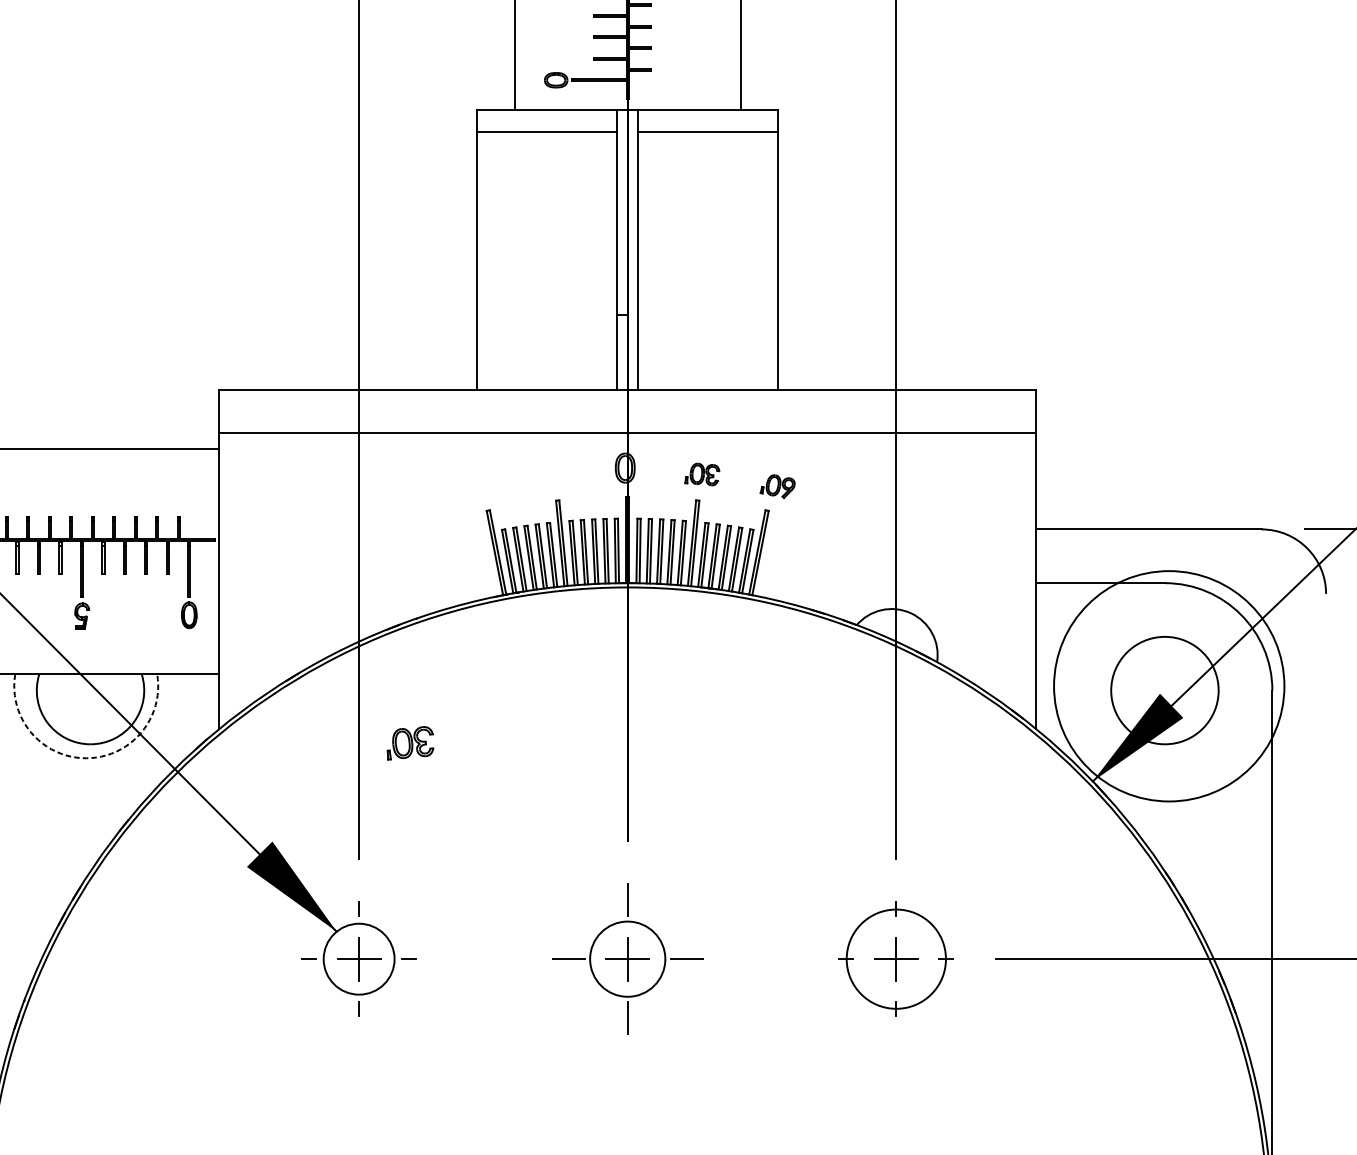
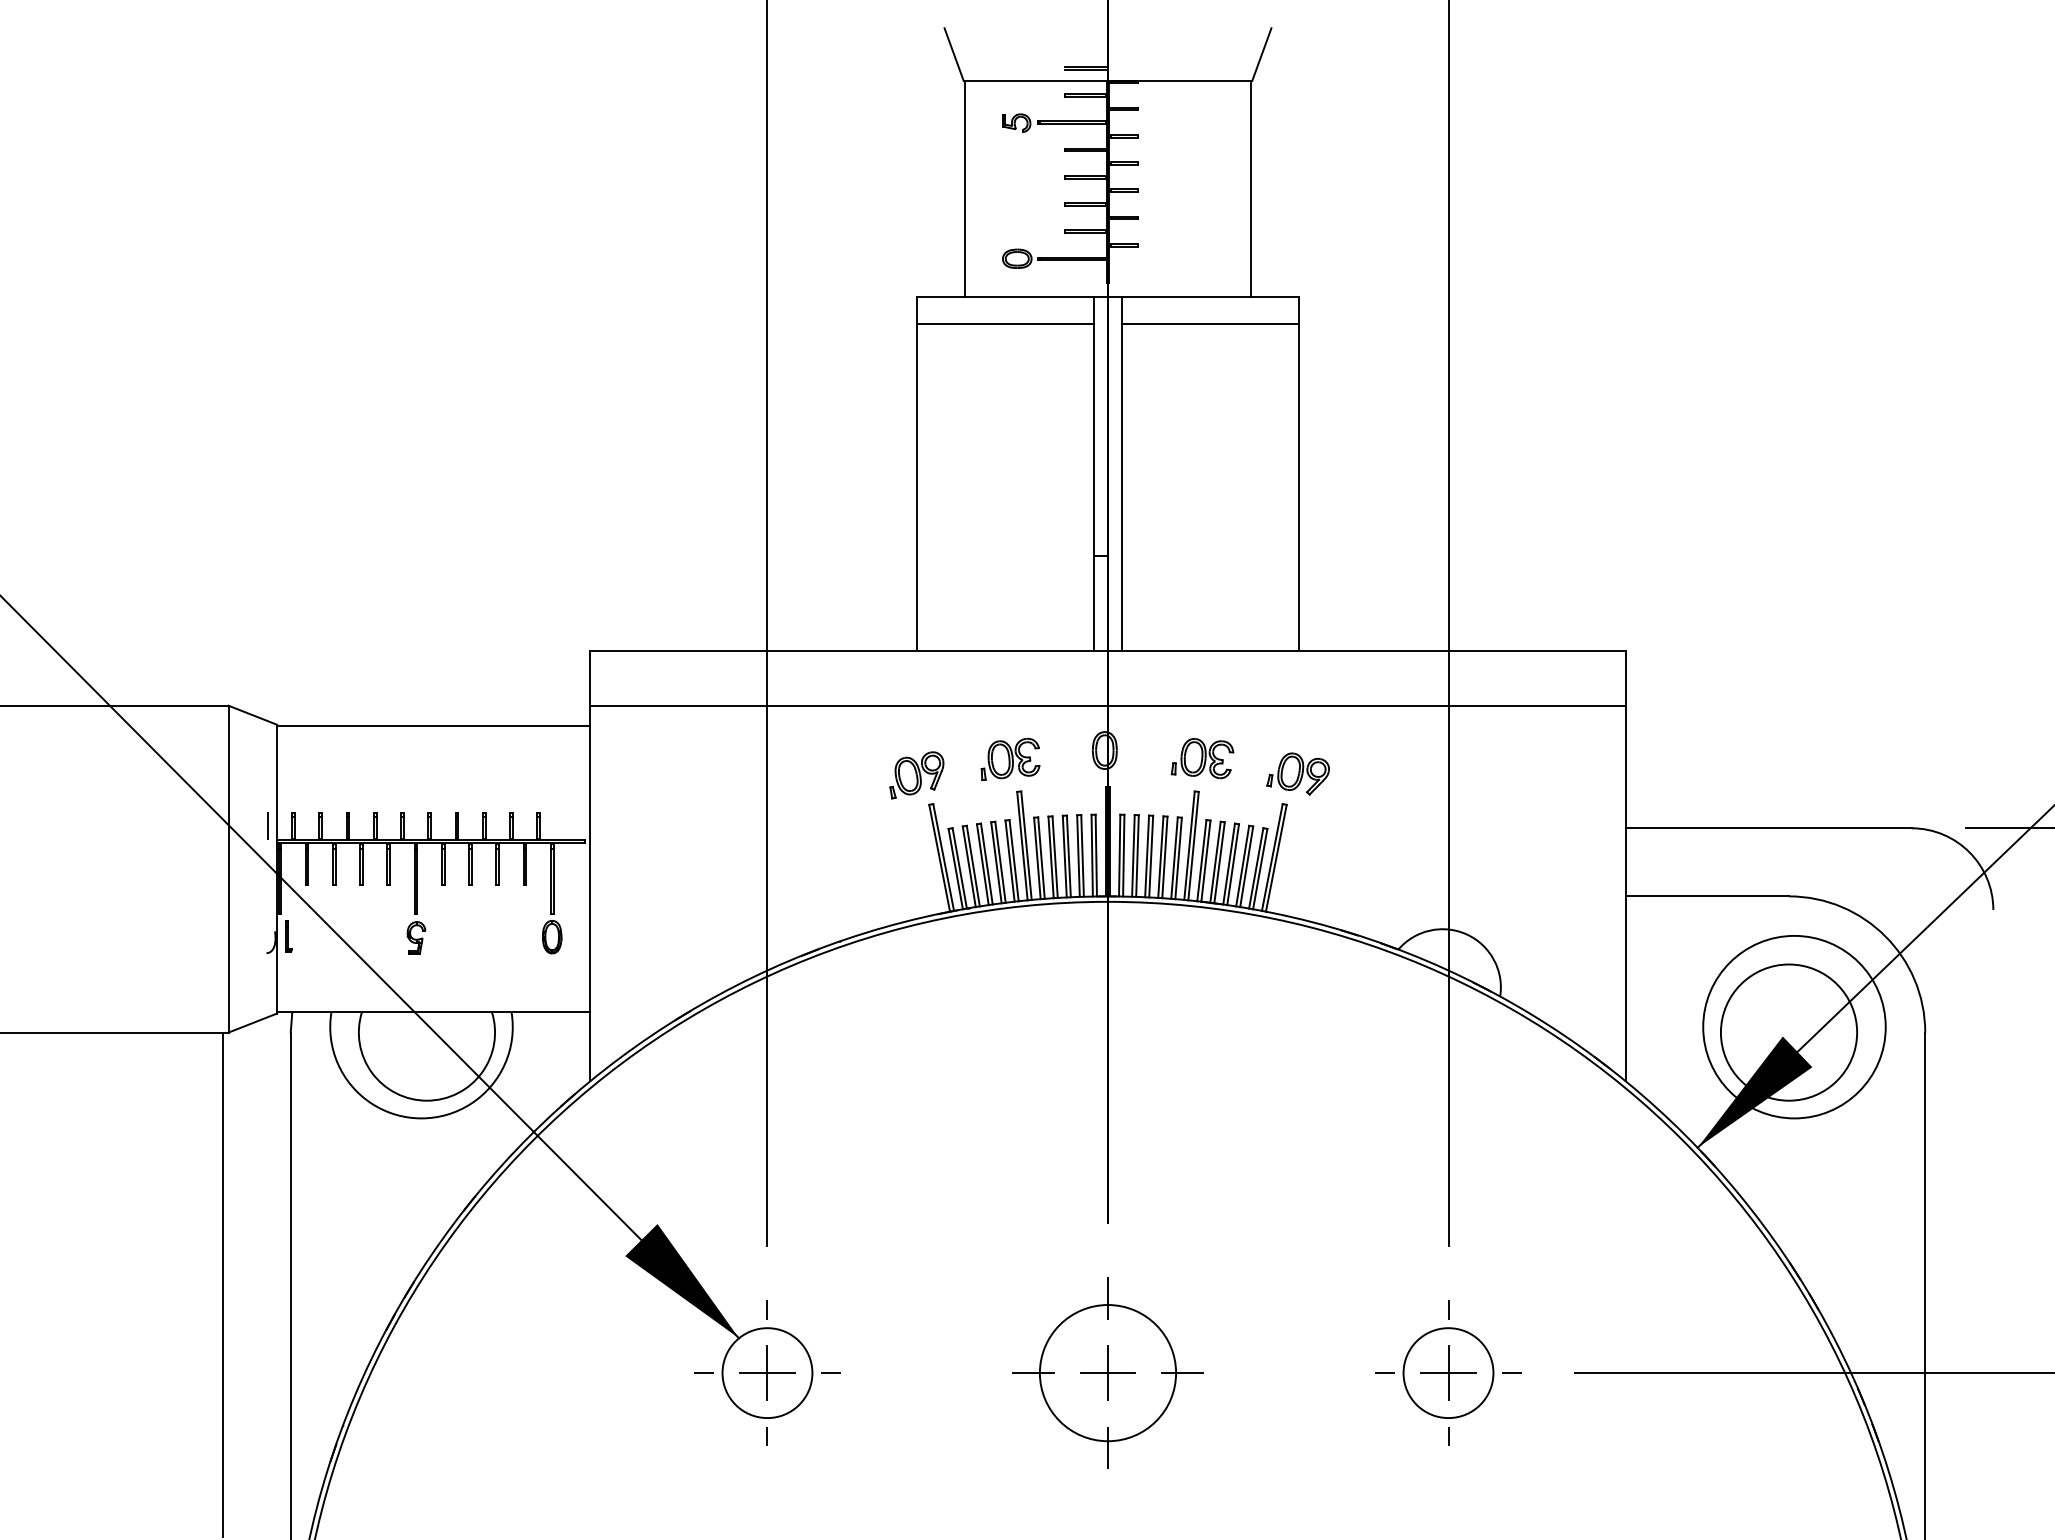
part: (702, 474) -> (1202, 758), size x1.43
part: (777, 486) -> (1297, 773), size x1.43
part: (476, 487) -> (916, 775), added
circle: (1169, 685) -> (1794, 1026), size x0.62
part: (410, 743) -> (1010, 759), moved
arc: (86, 758) -> (421, 1118), dashed -> solid
circle: (627, 959) -> (1107, 1373), size x1.43
circle: (896, 959) -> (1448, 1373), size x0.71

